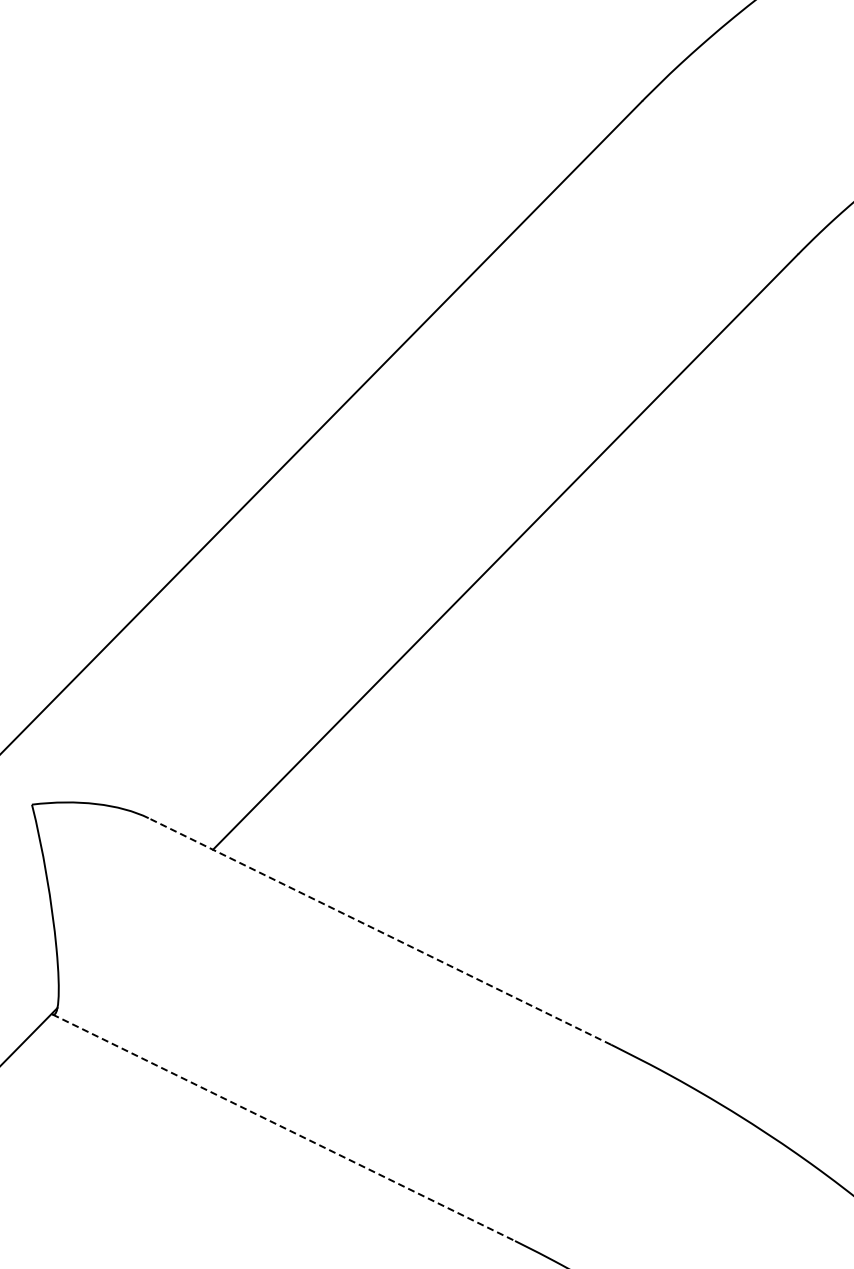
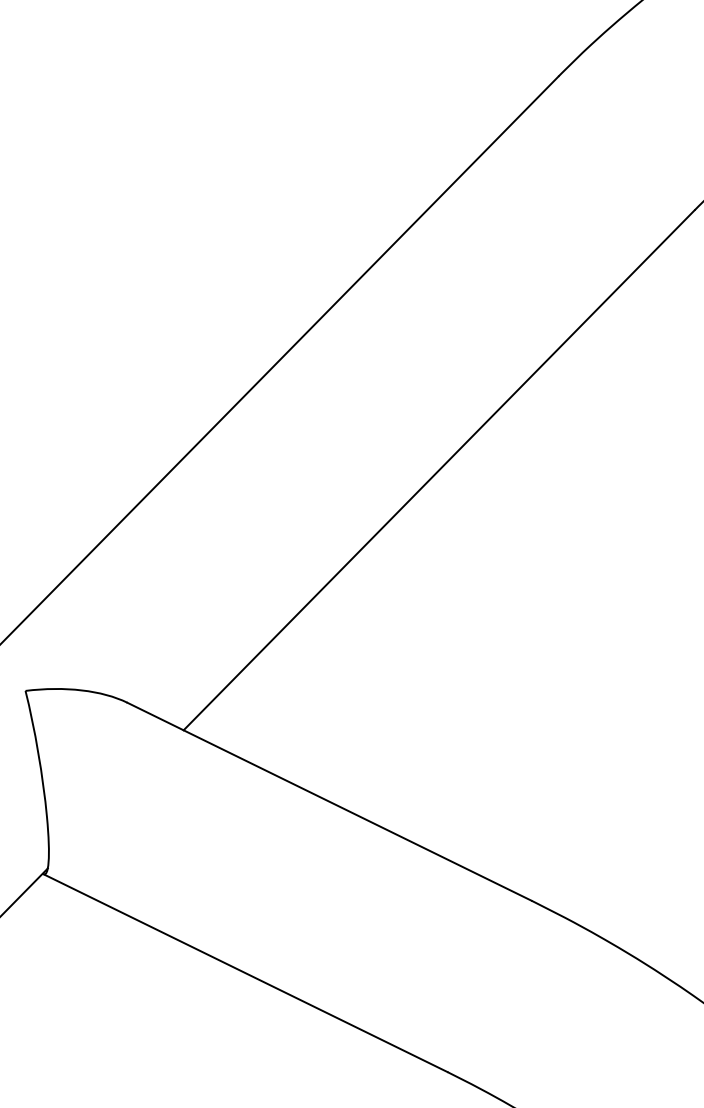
line: (379, 931) -> (329, 801), dashed -> solid
line: (284, 1127) -> (246, 972), dashed -> solid

